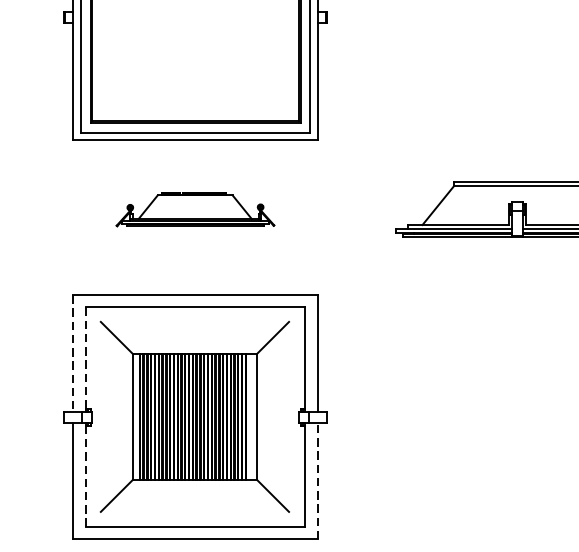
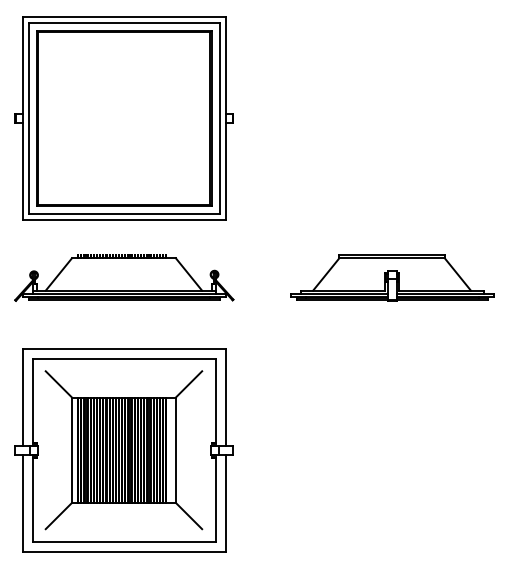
part: (195, 209) -> (124, 277), size x1.67
line: (72, 353) -> (22, 397), dashed -> solid
line: (86, 358) -> (33, 401), dashed -> solid
line: (86, 477) -> (33, 500), dashed -> solid
line: (317, 479) -> (225, 502), dashed -> solid

